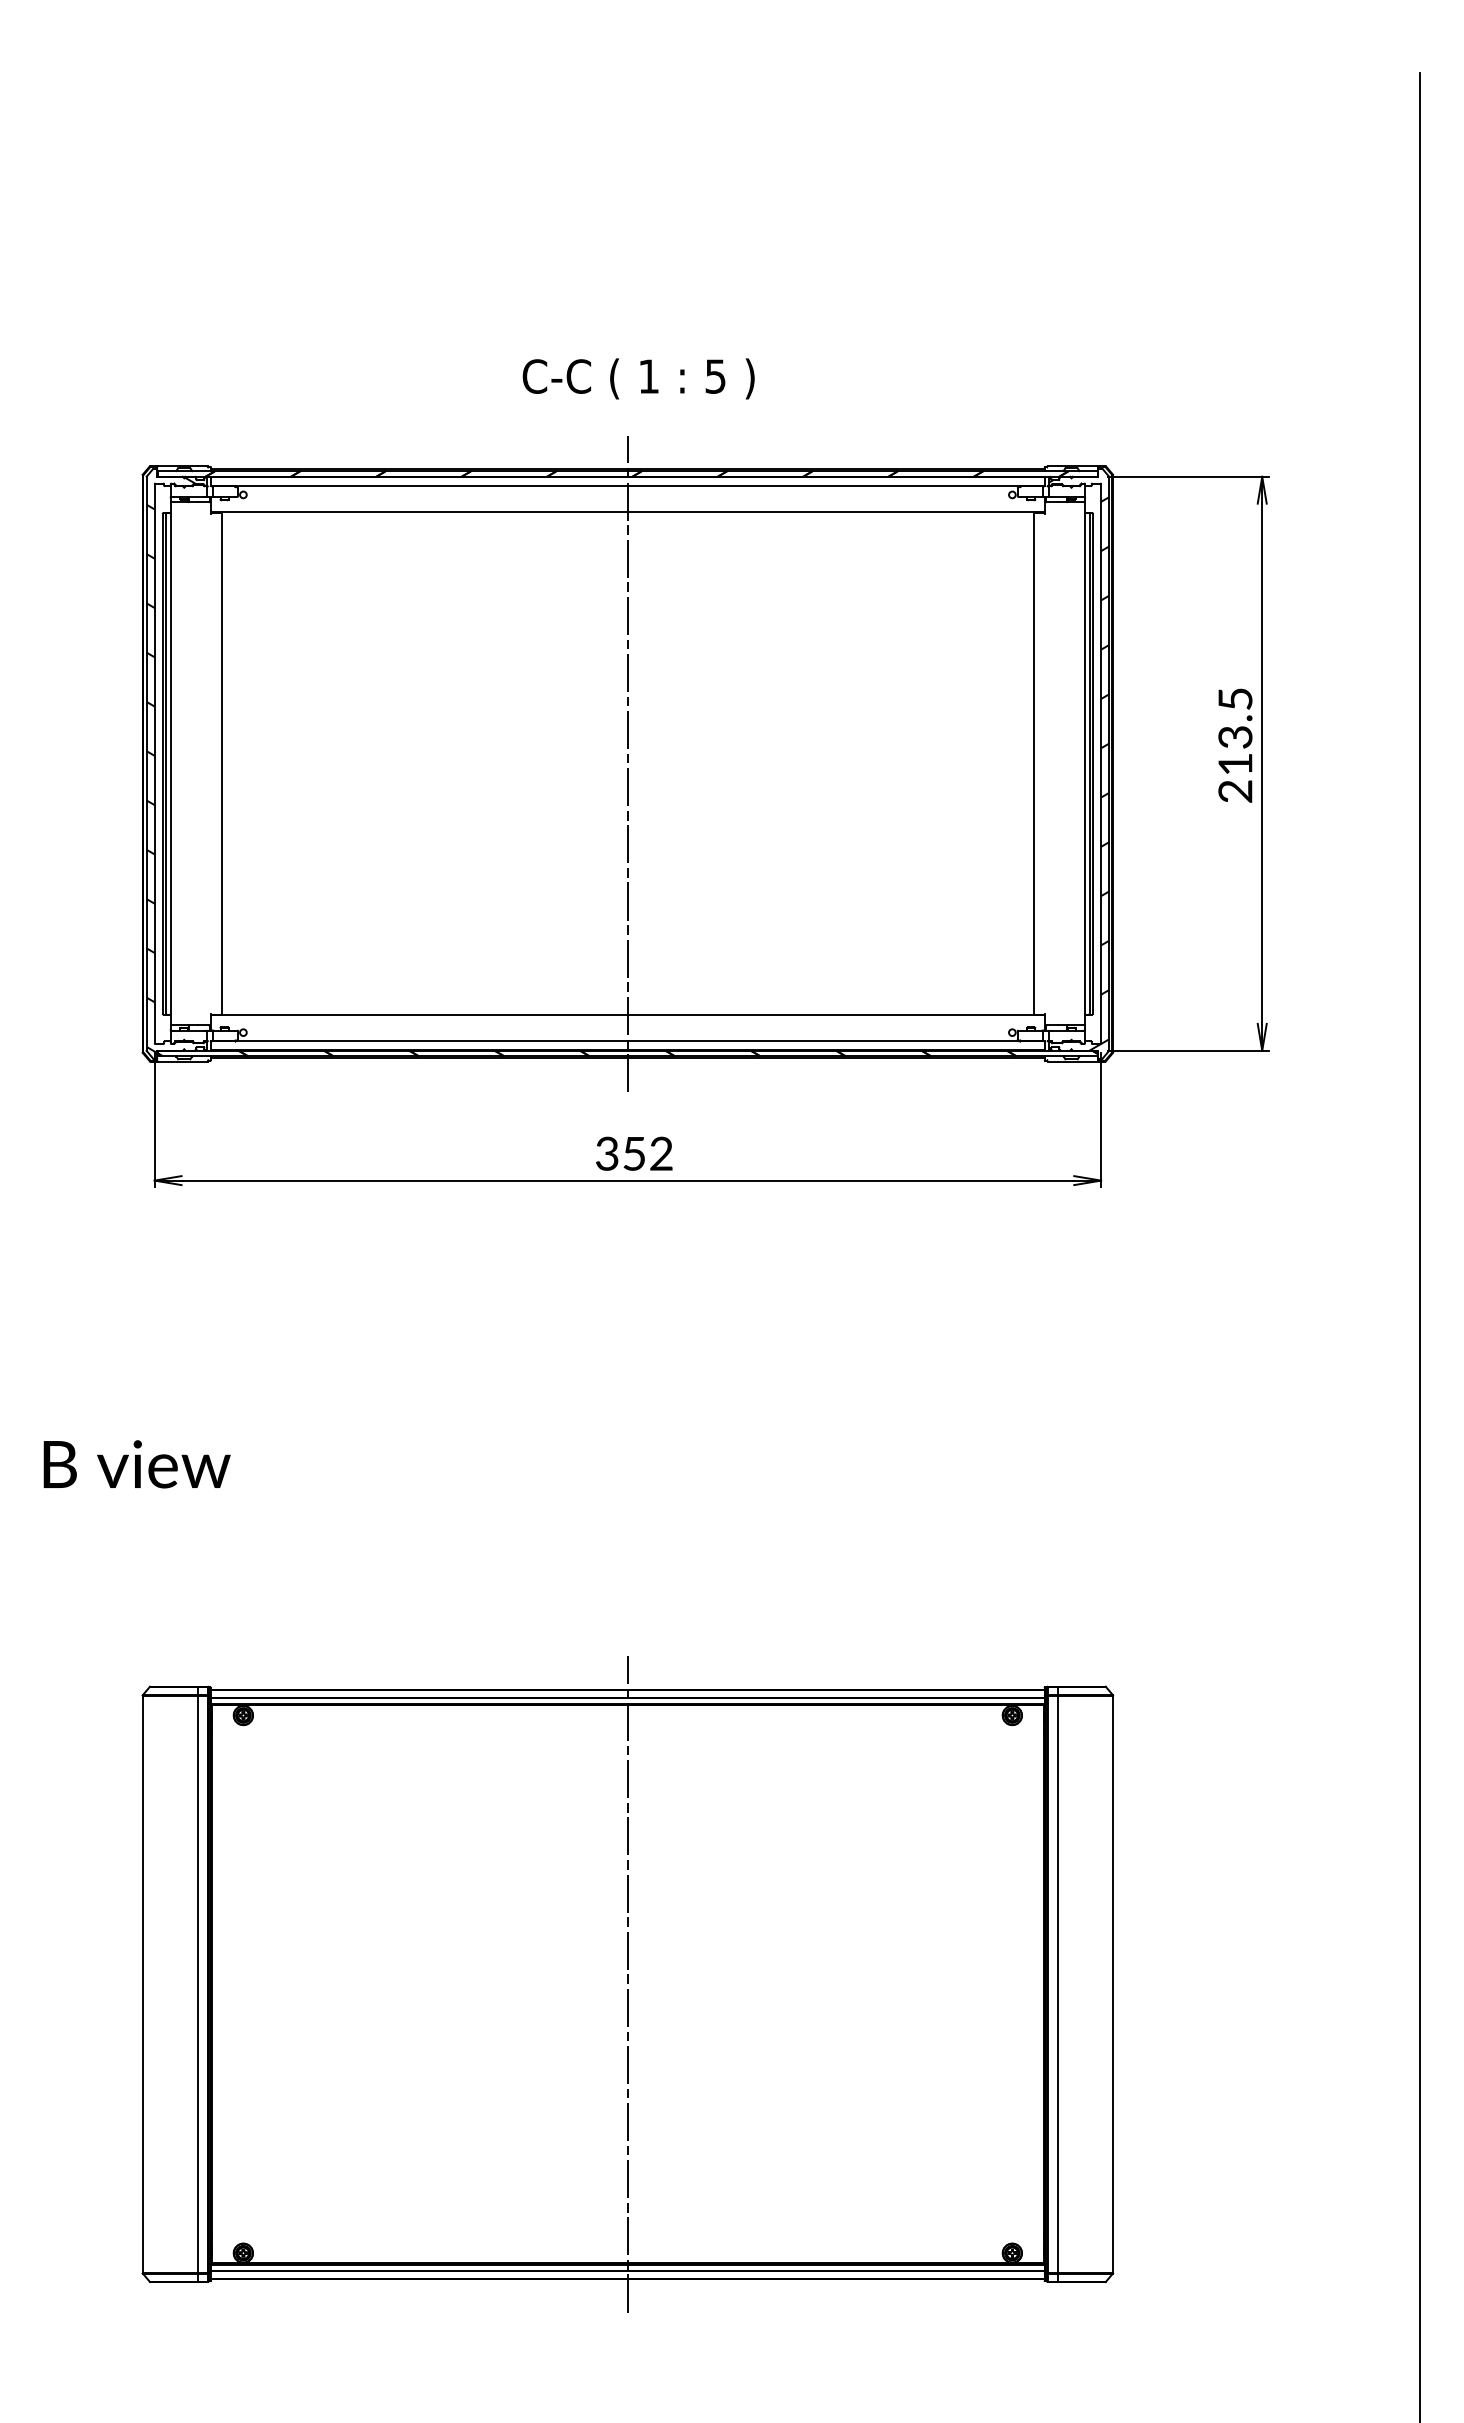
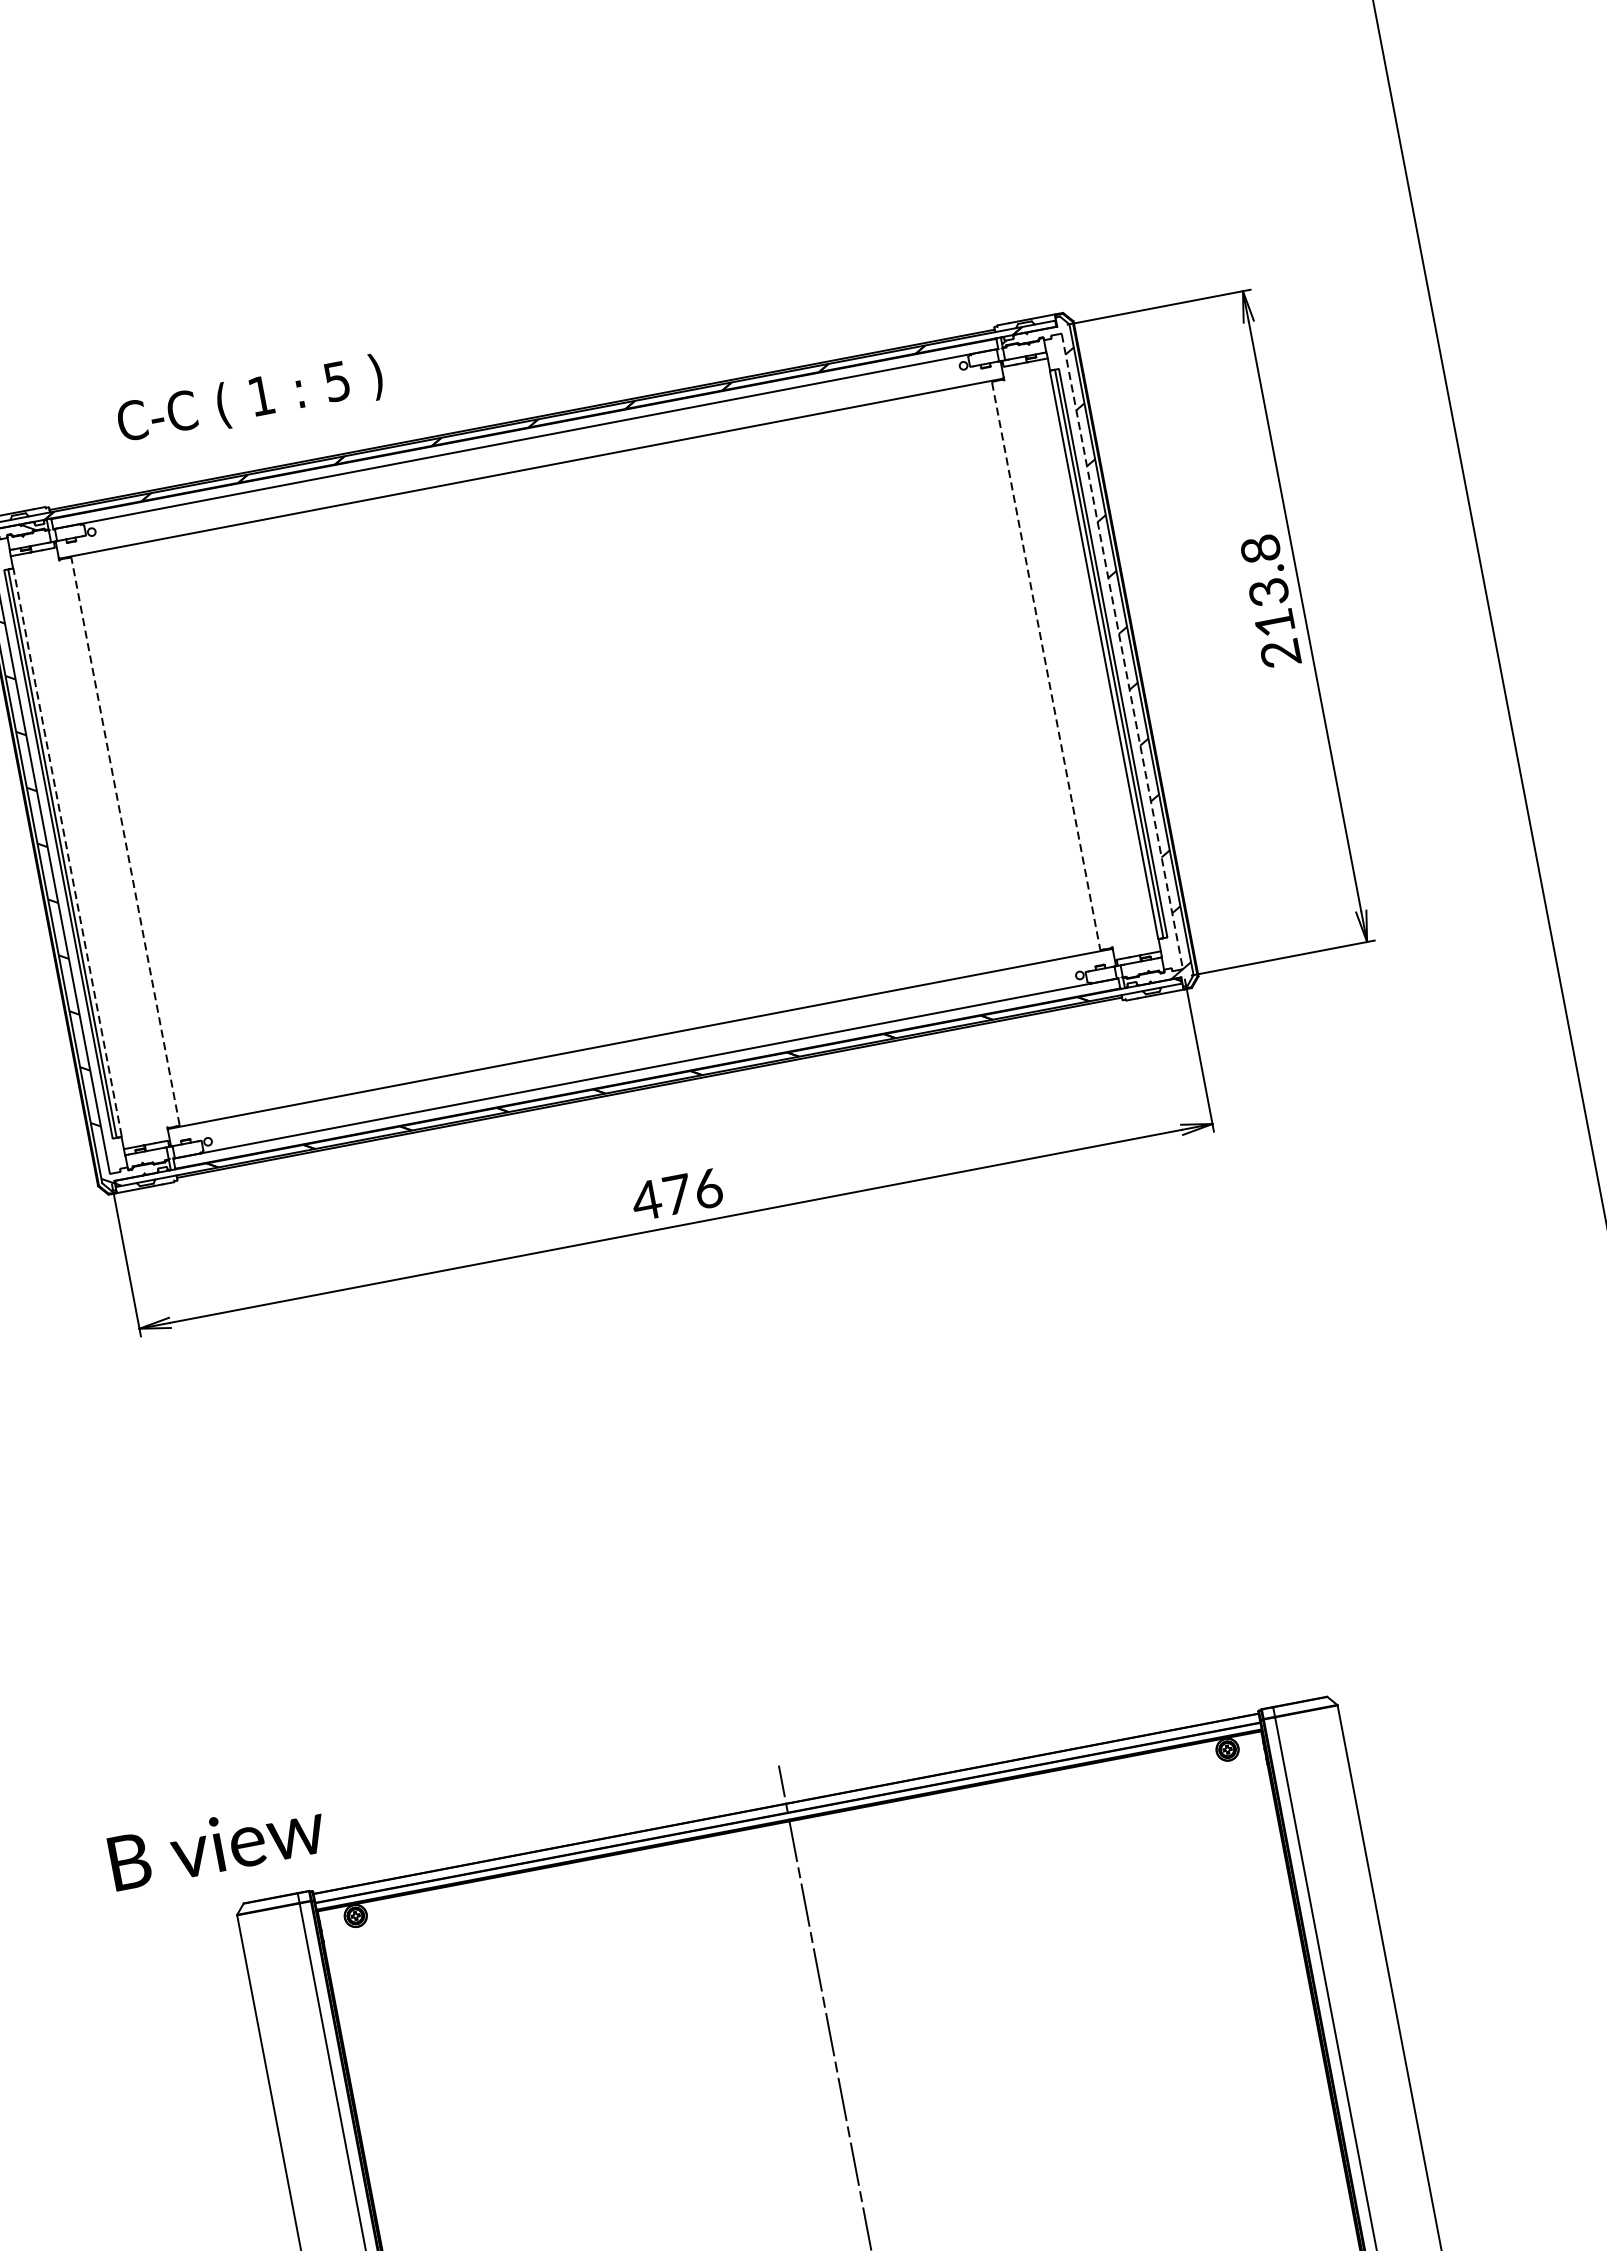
text: (638, 378) -> (250, 400), moved
text: (1235, 699) -> (1260, 549), 213.5 -> 213.8
line: (170, 763) -> (67, 852), solid -> dashed
line: (221, 763) -> (125, 841), solid -> dashed
line: (627, 763) -> (585, 753), removed
line: (1033, 763) -> (1045, 665), solid -> dashed
line: (1101, 764) -> (1122, 652), solid -> dashed
text: (633, 1153) -> (676, 1194), 352 -> 476
text: (136, 1464) -> (216, 1844), moved

